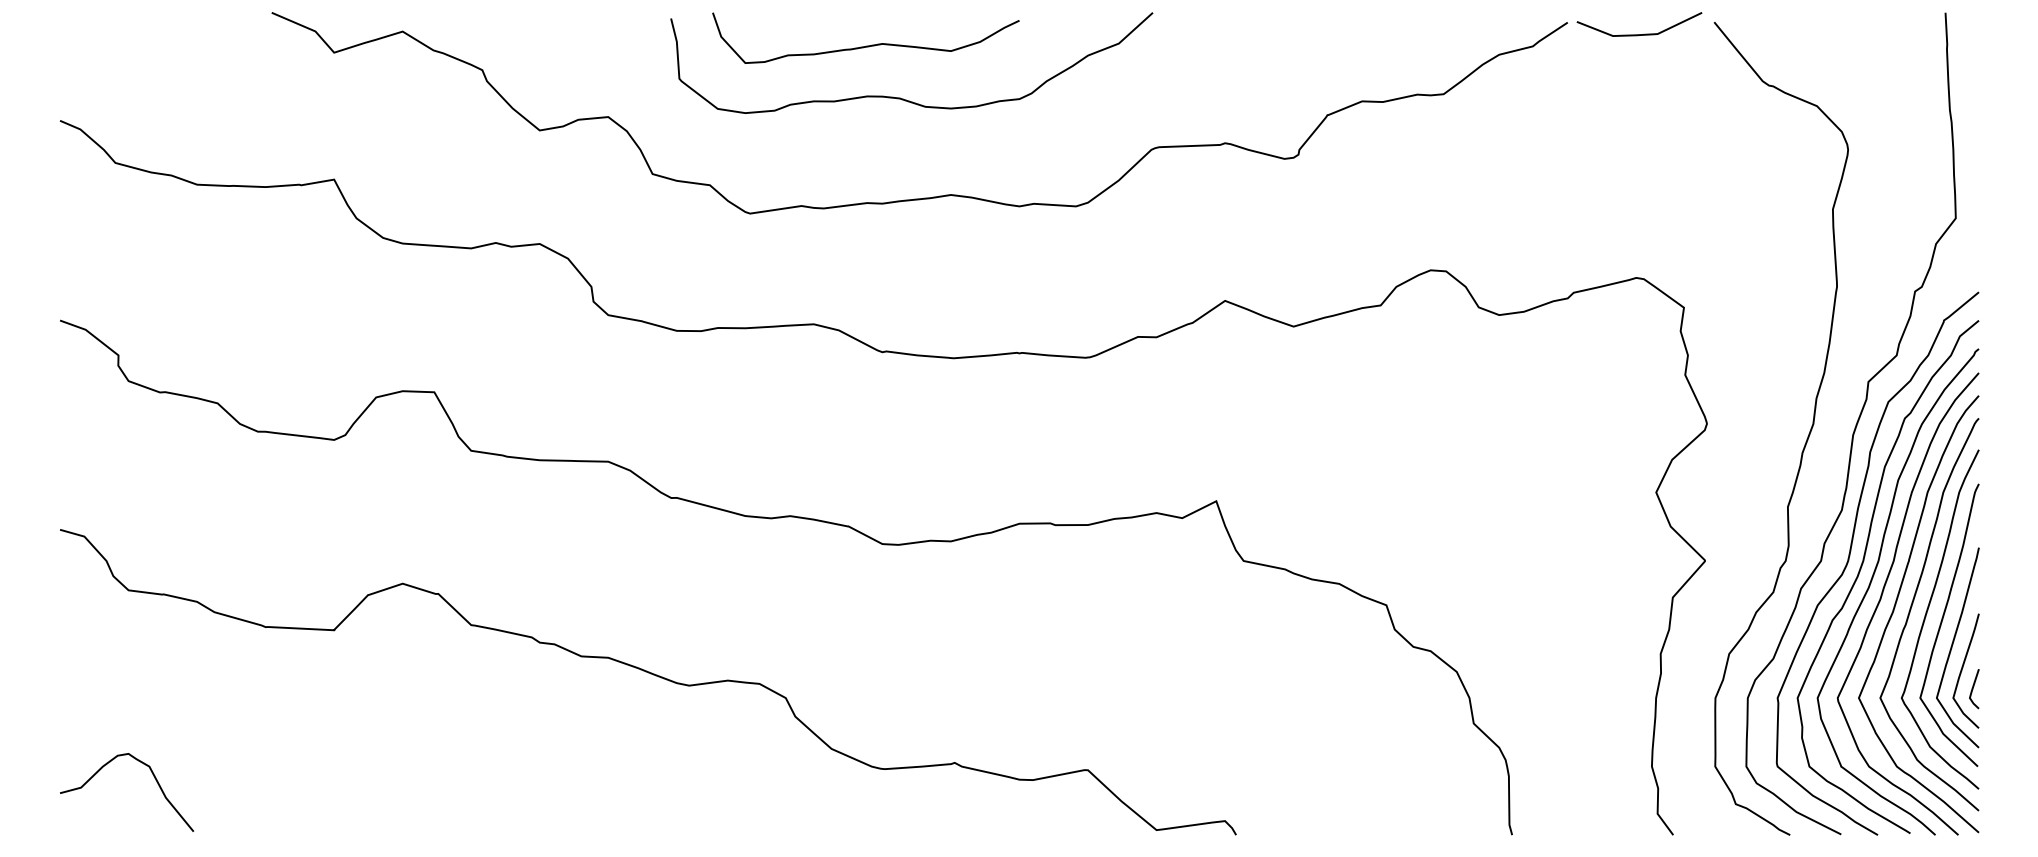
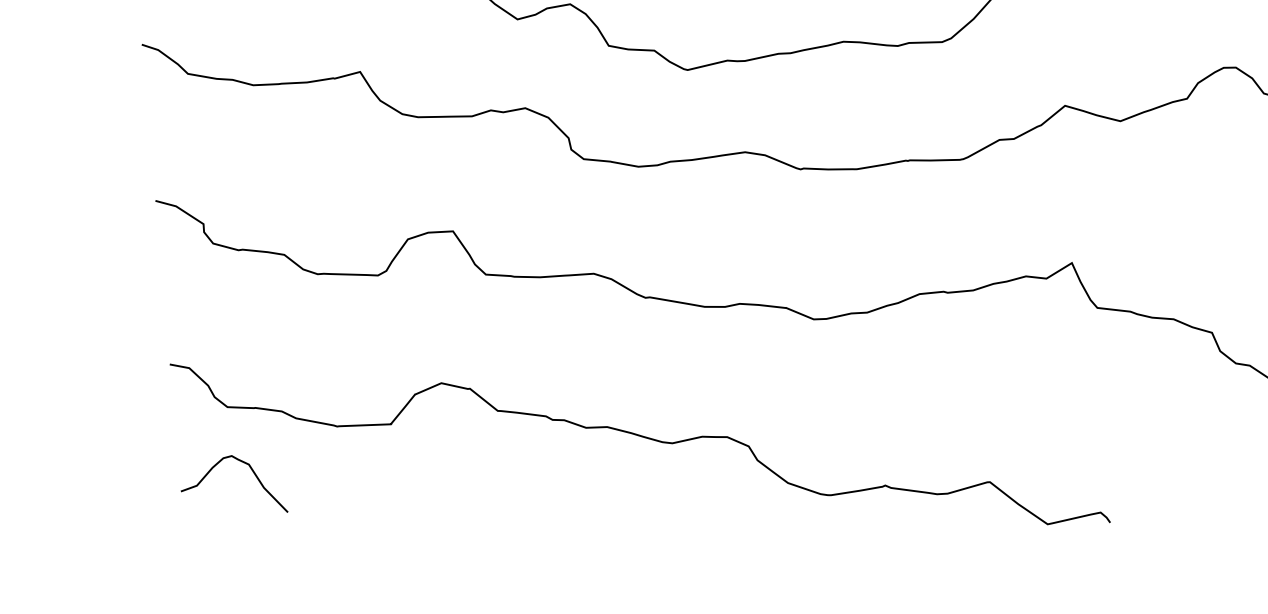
curve: (154, 778) -> (253, 473), moved

